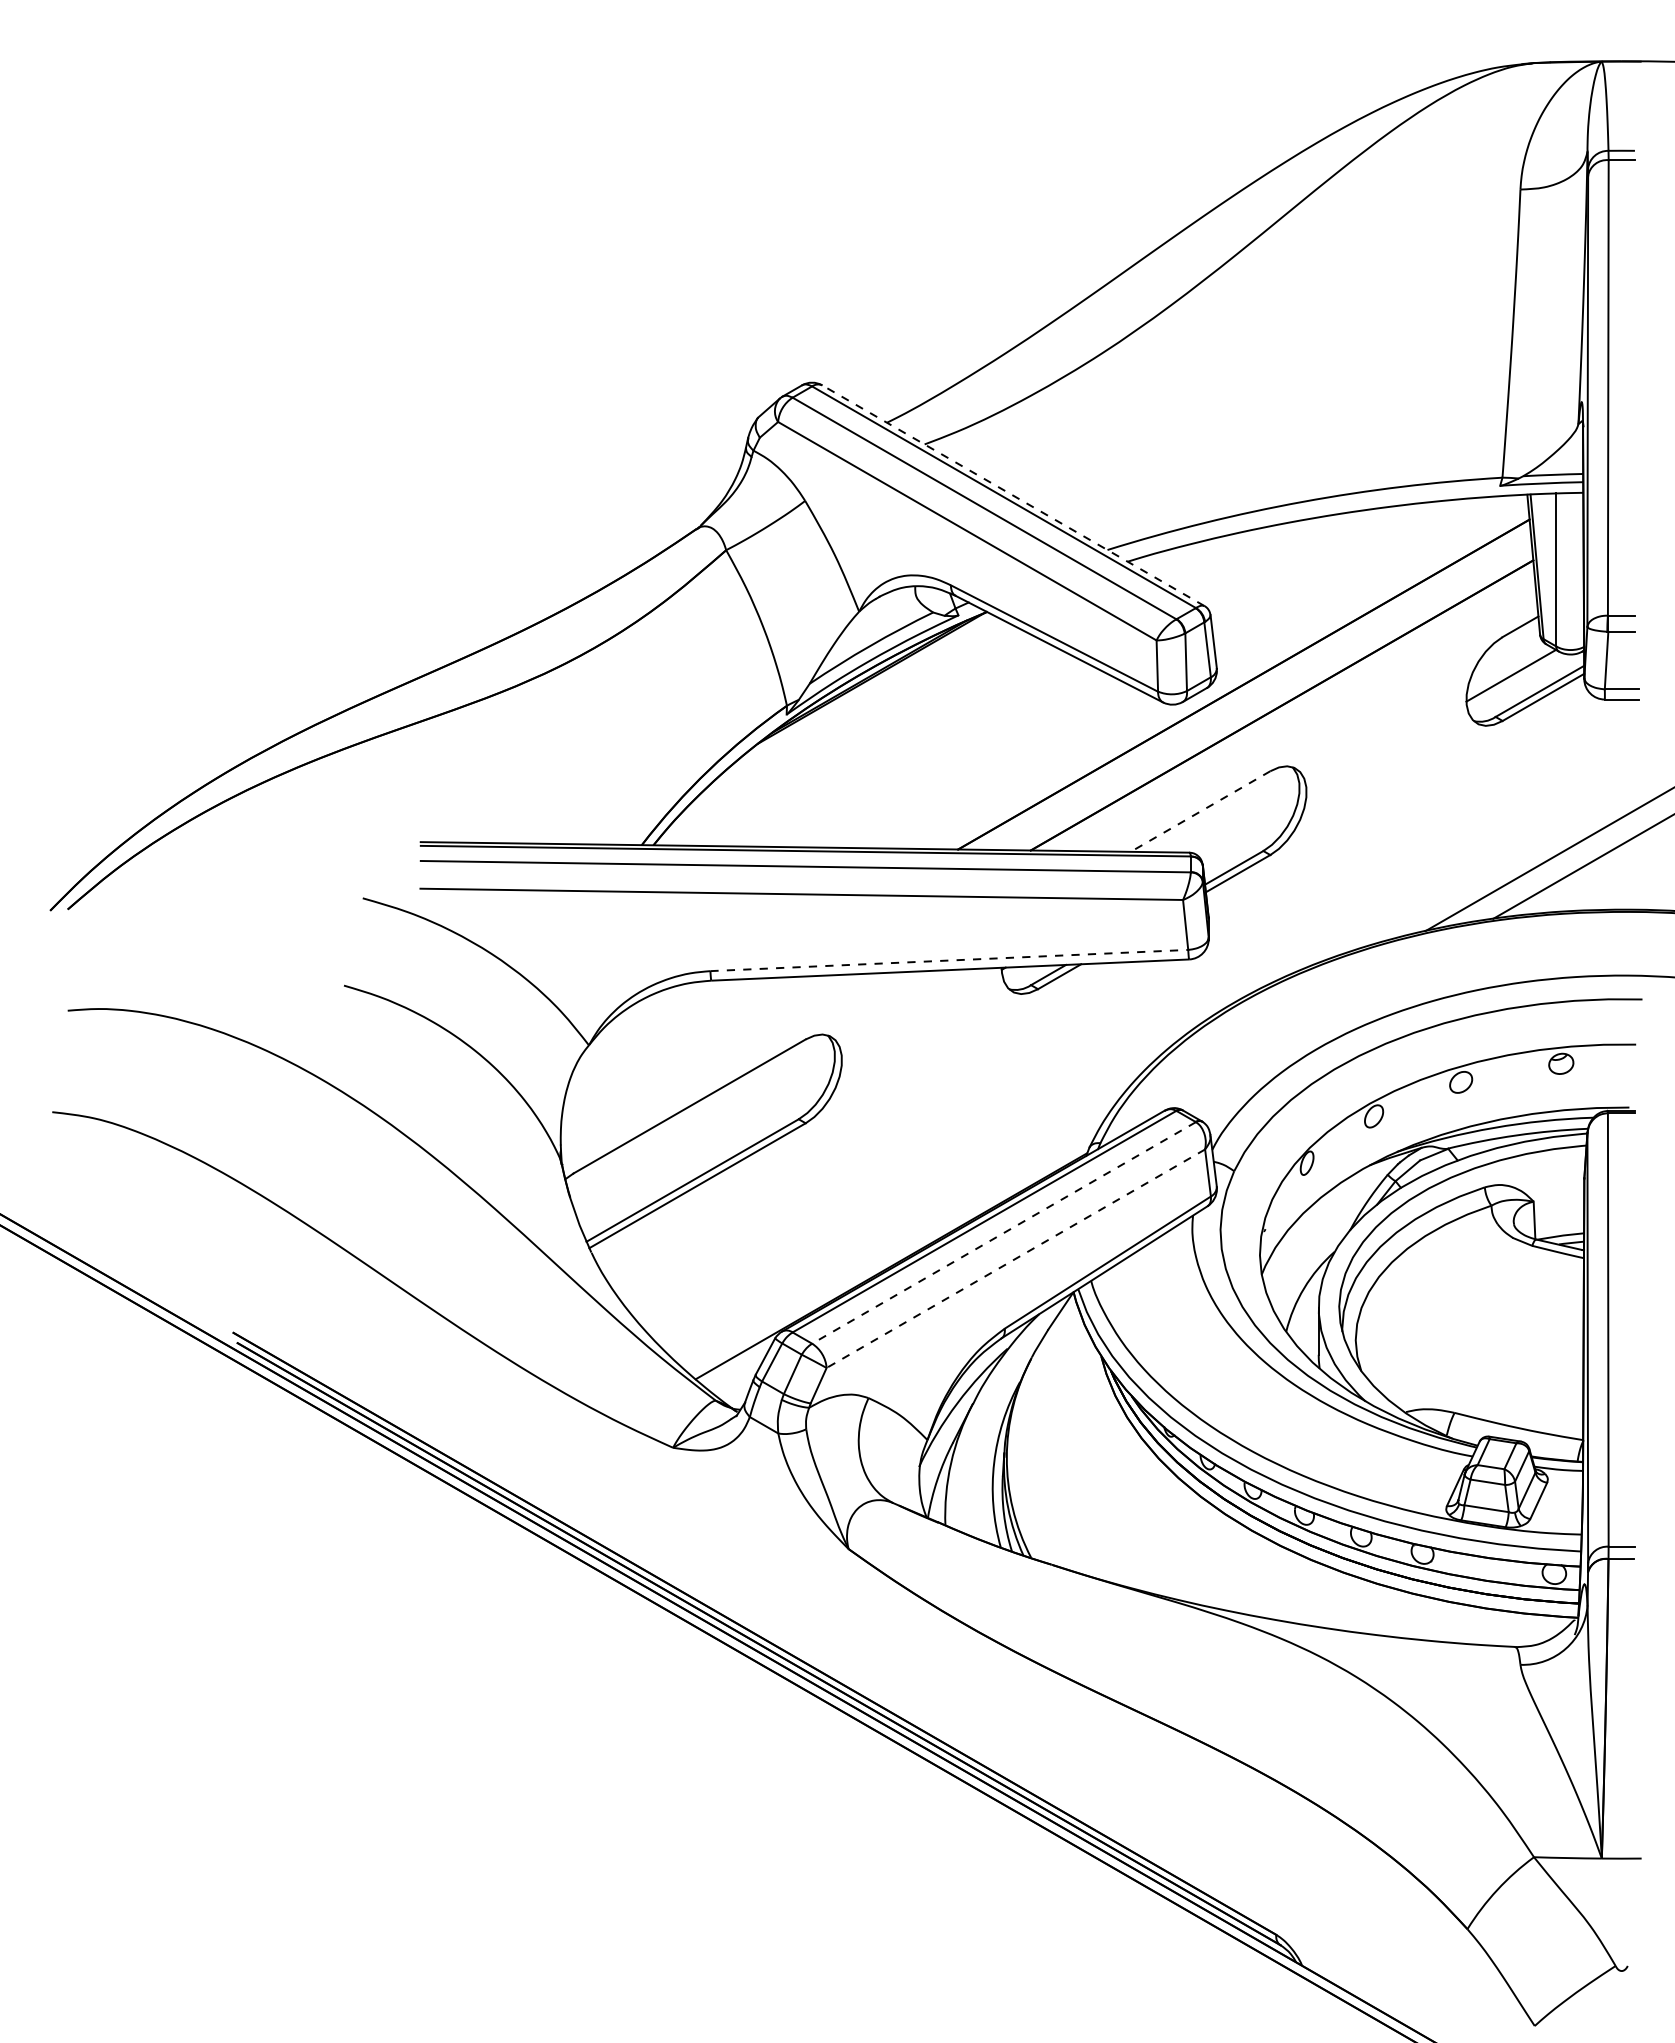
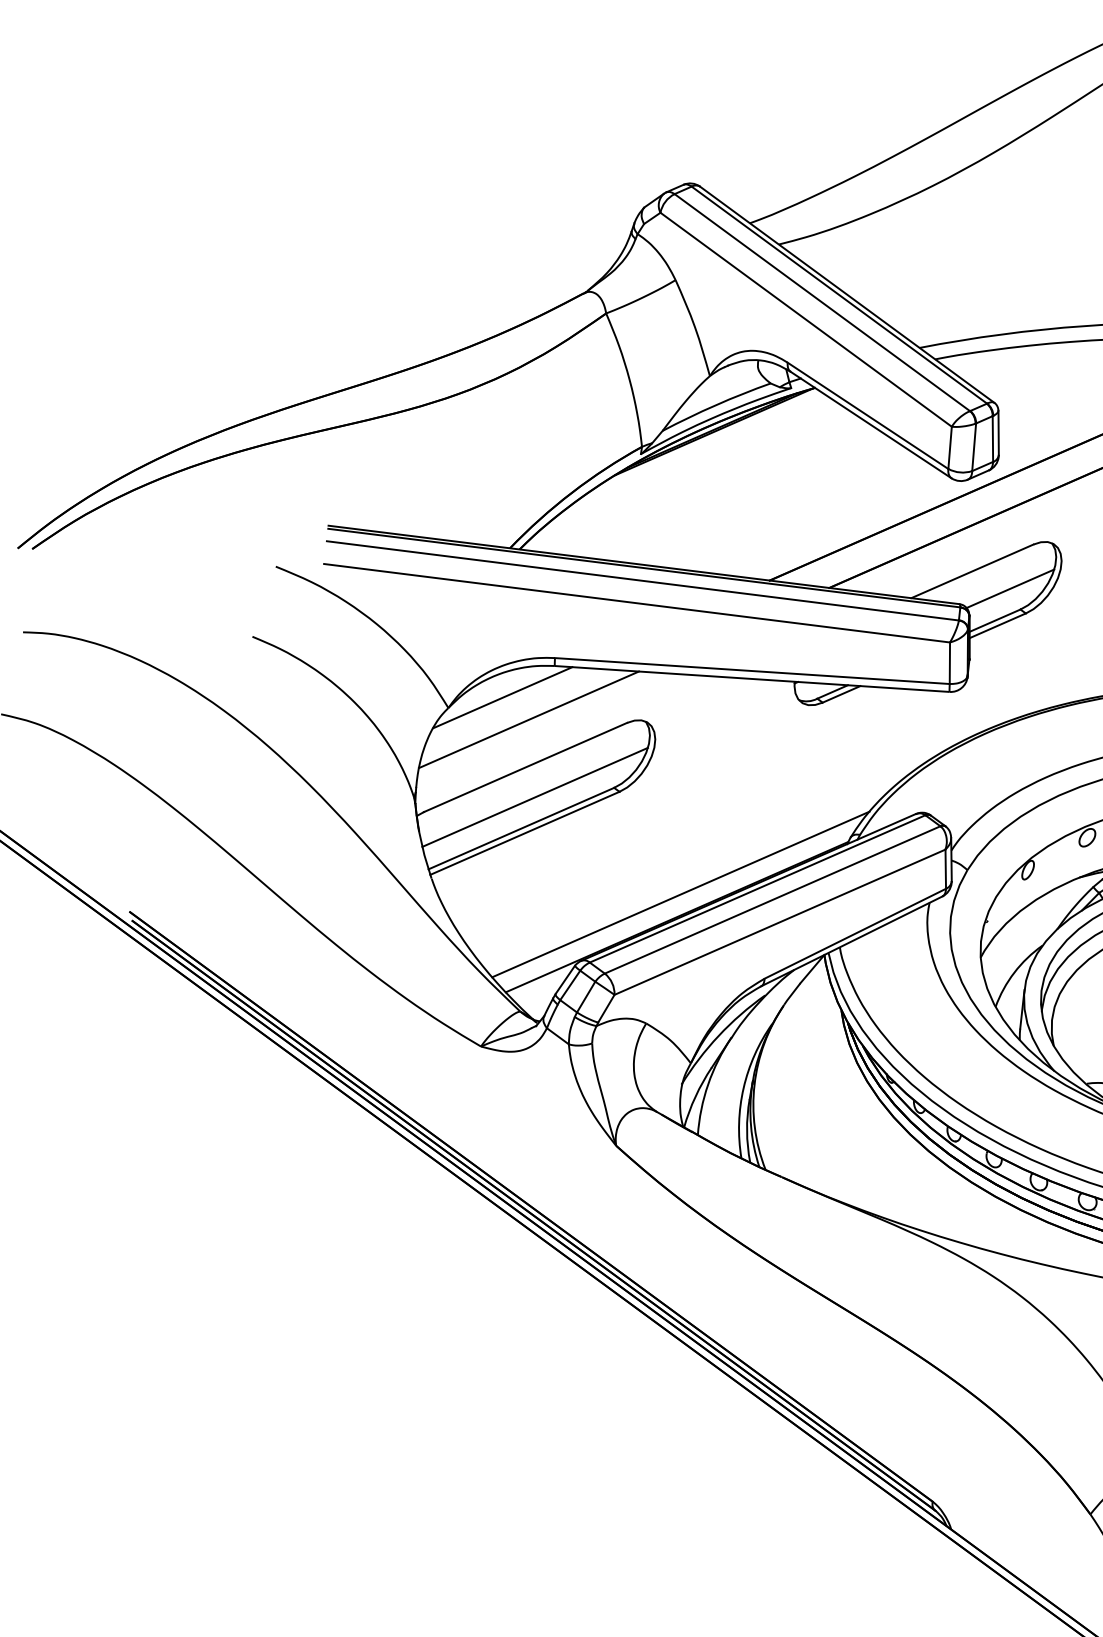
line: (1013, 495) -> (847, 294), dashed -> solid
line: (1200, 811) -> (972, 571), dashed -> solid
line: (1248, 827) -> (1010, 588), added
line: (949, 960) -> (752, 671), dashed -> solid
line: (652, 1025) -> (502, 697), added
line: (687, 1048) -> (529, 719), added
line: (705, 1140) -> (535, 796), added
line: (1004, 1232) -> (773, 899), dashed -> solid
line: (892, 1238) -> (680, 894), added
line: (1015, 1258) -> (779, 922), dashed -> solid

